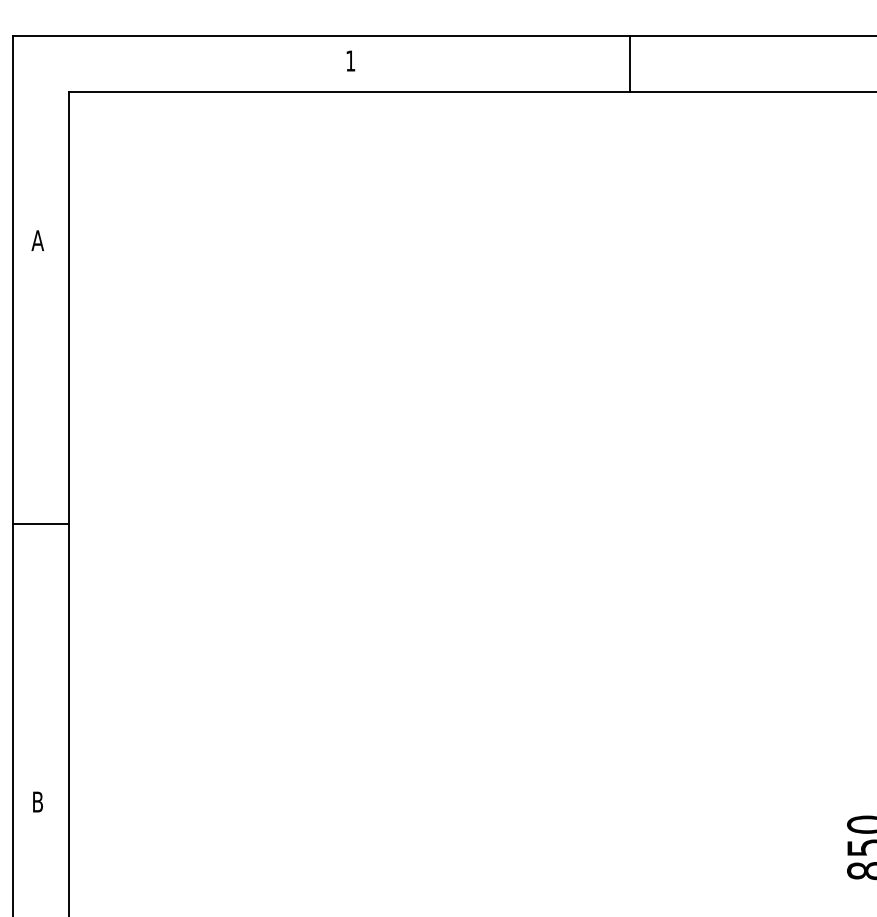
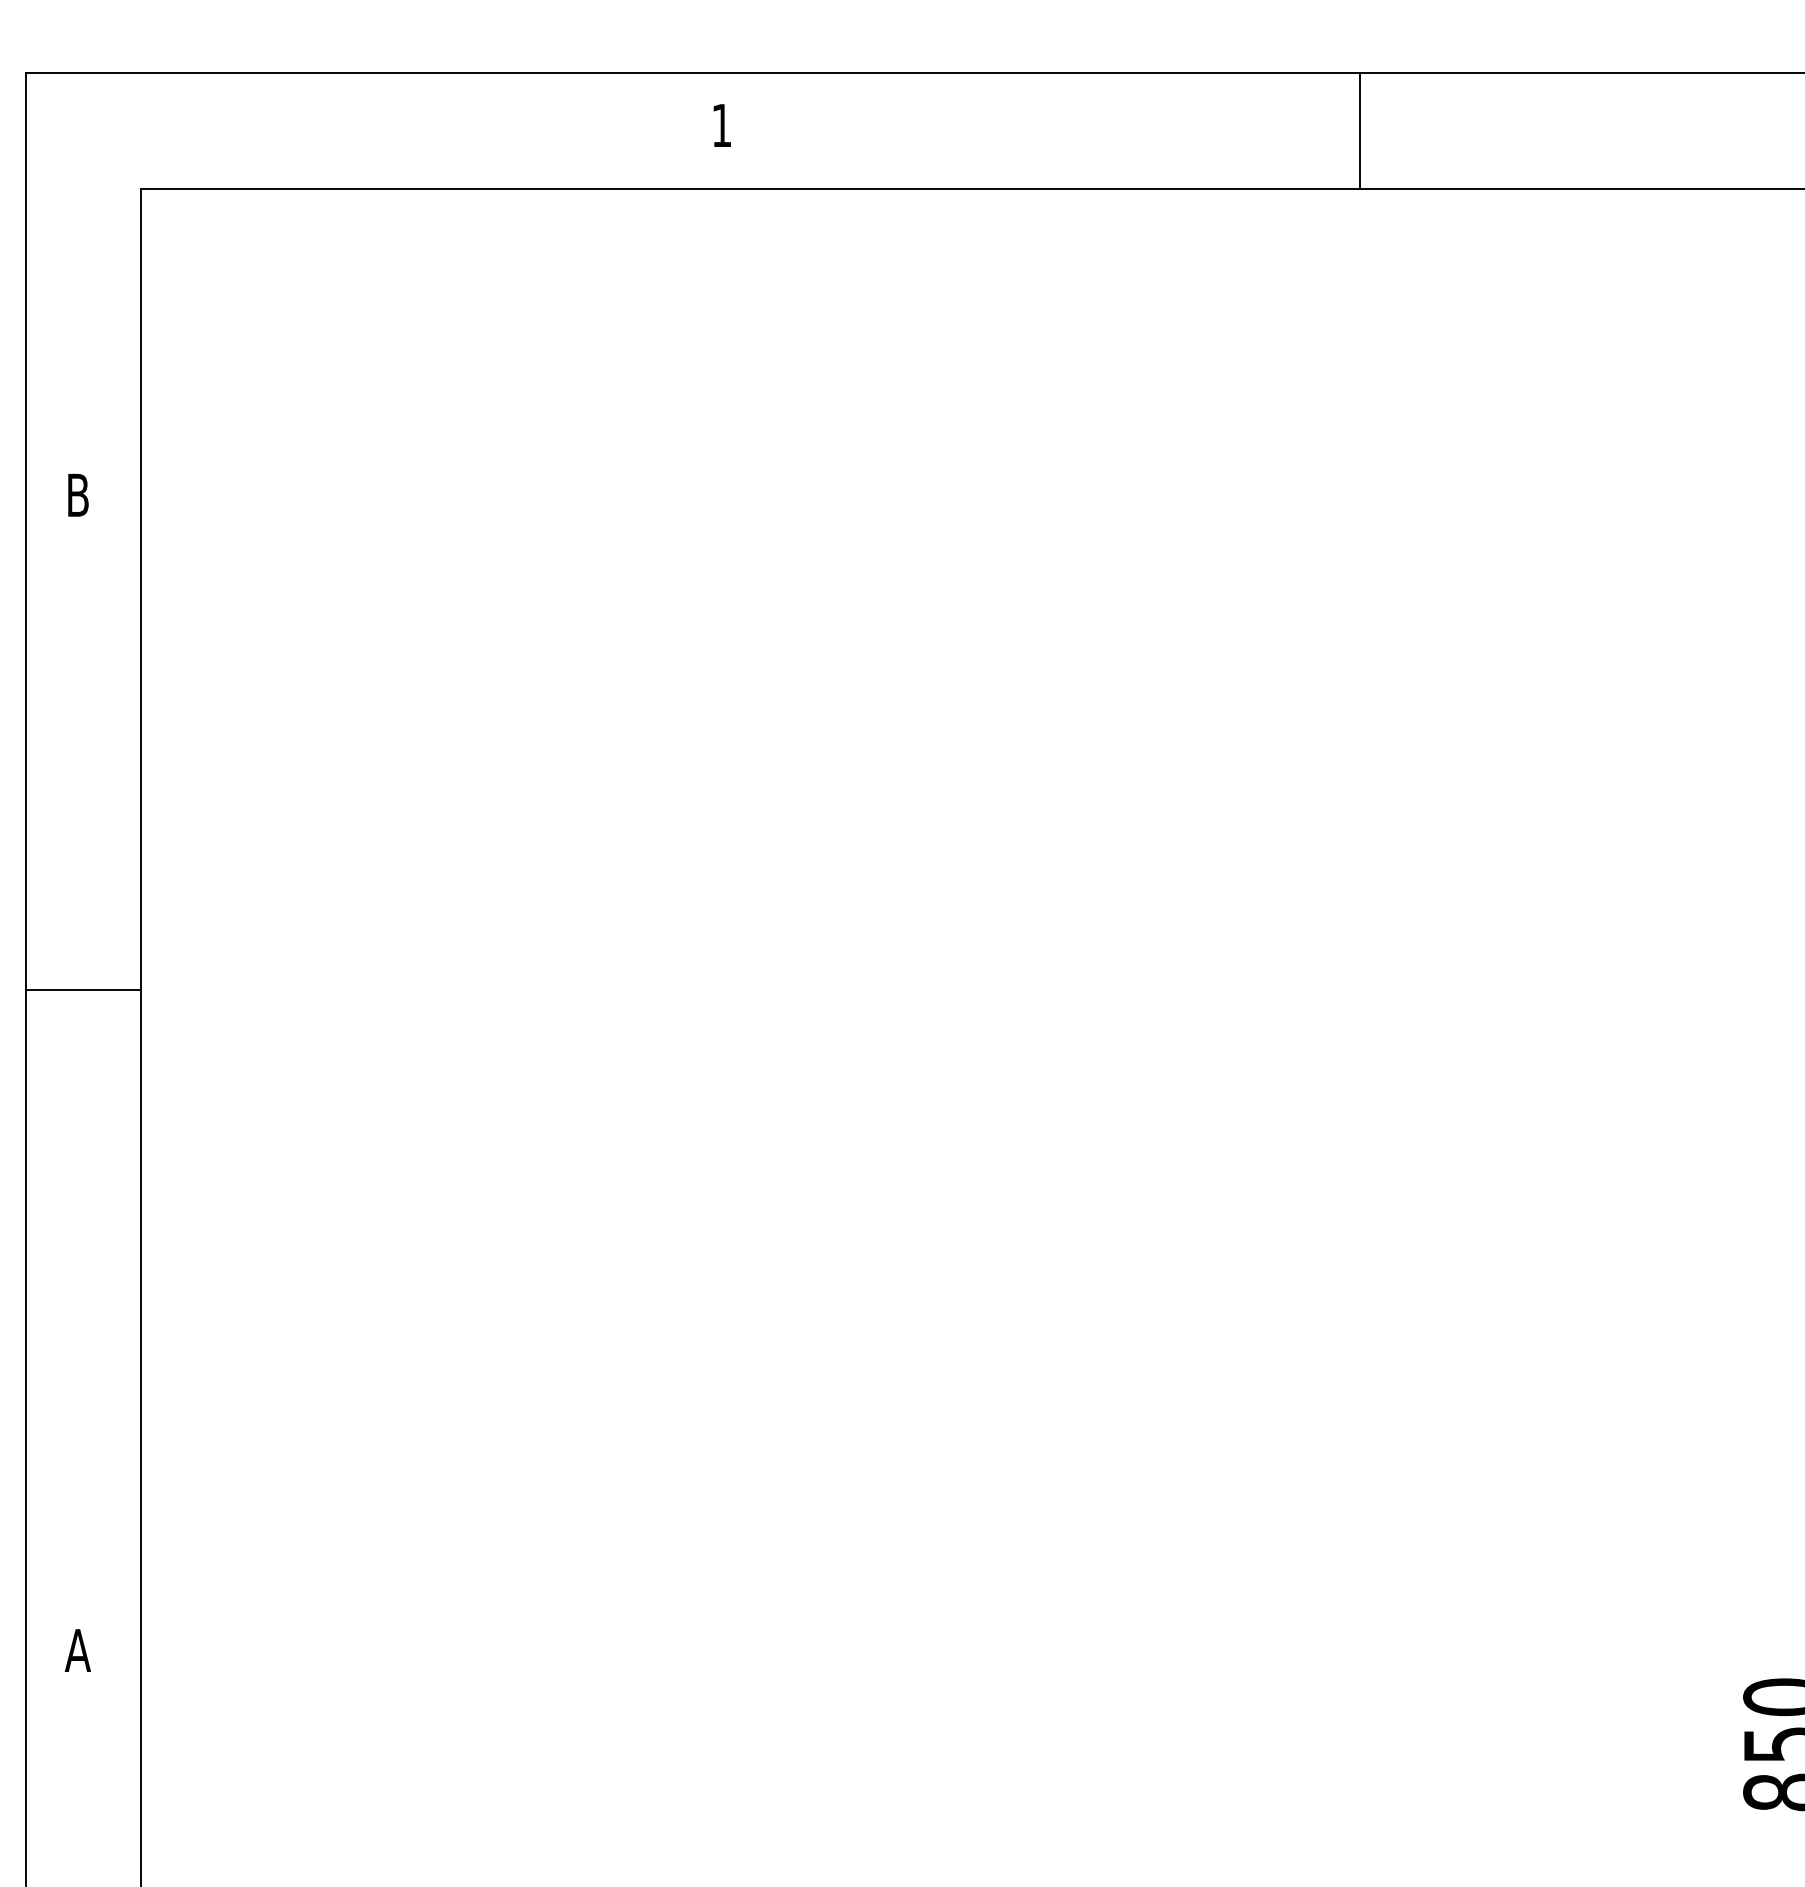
line: (630, 63) -> (1361, 130), moved
text: (37, 240) -> (77, 494), A -> B
line: (40, 524) -> (83, 990), moved
text: (37, 801) -> (77, 1649), B -> A

